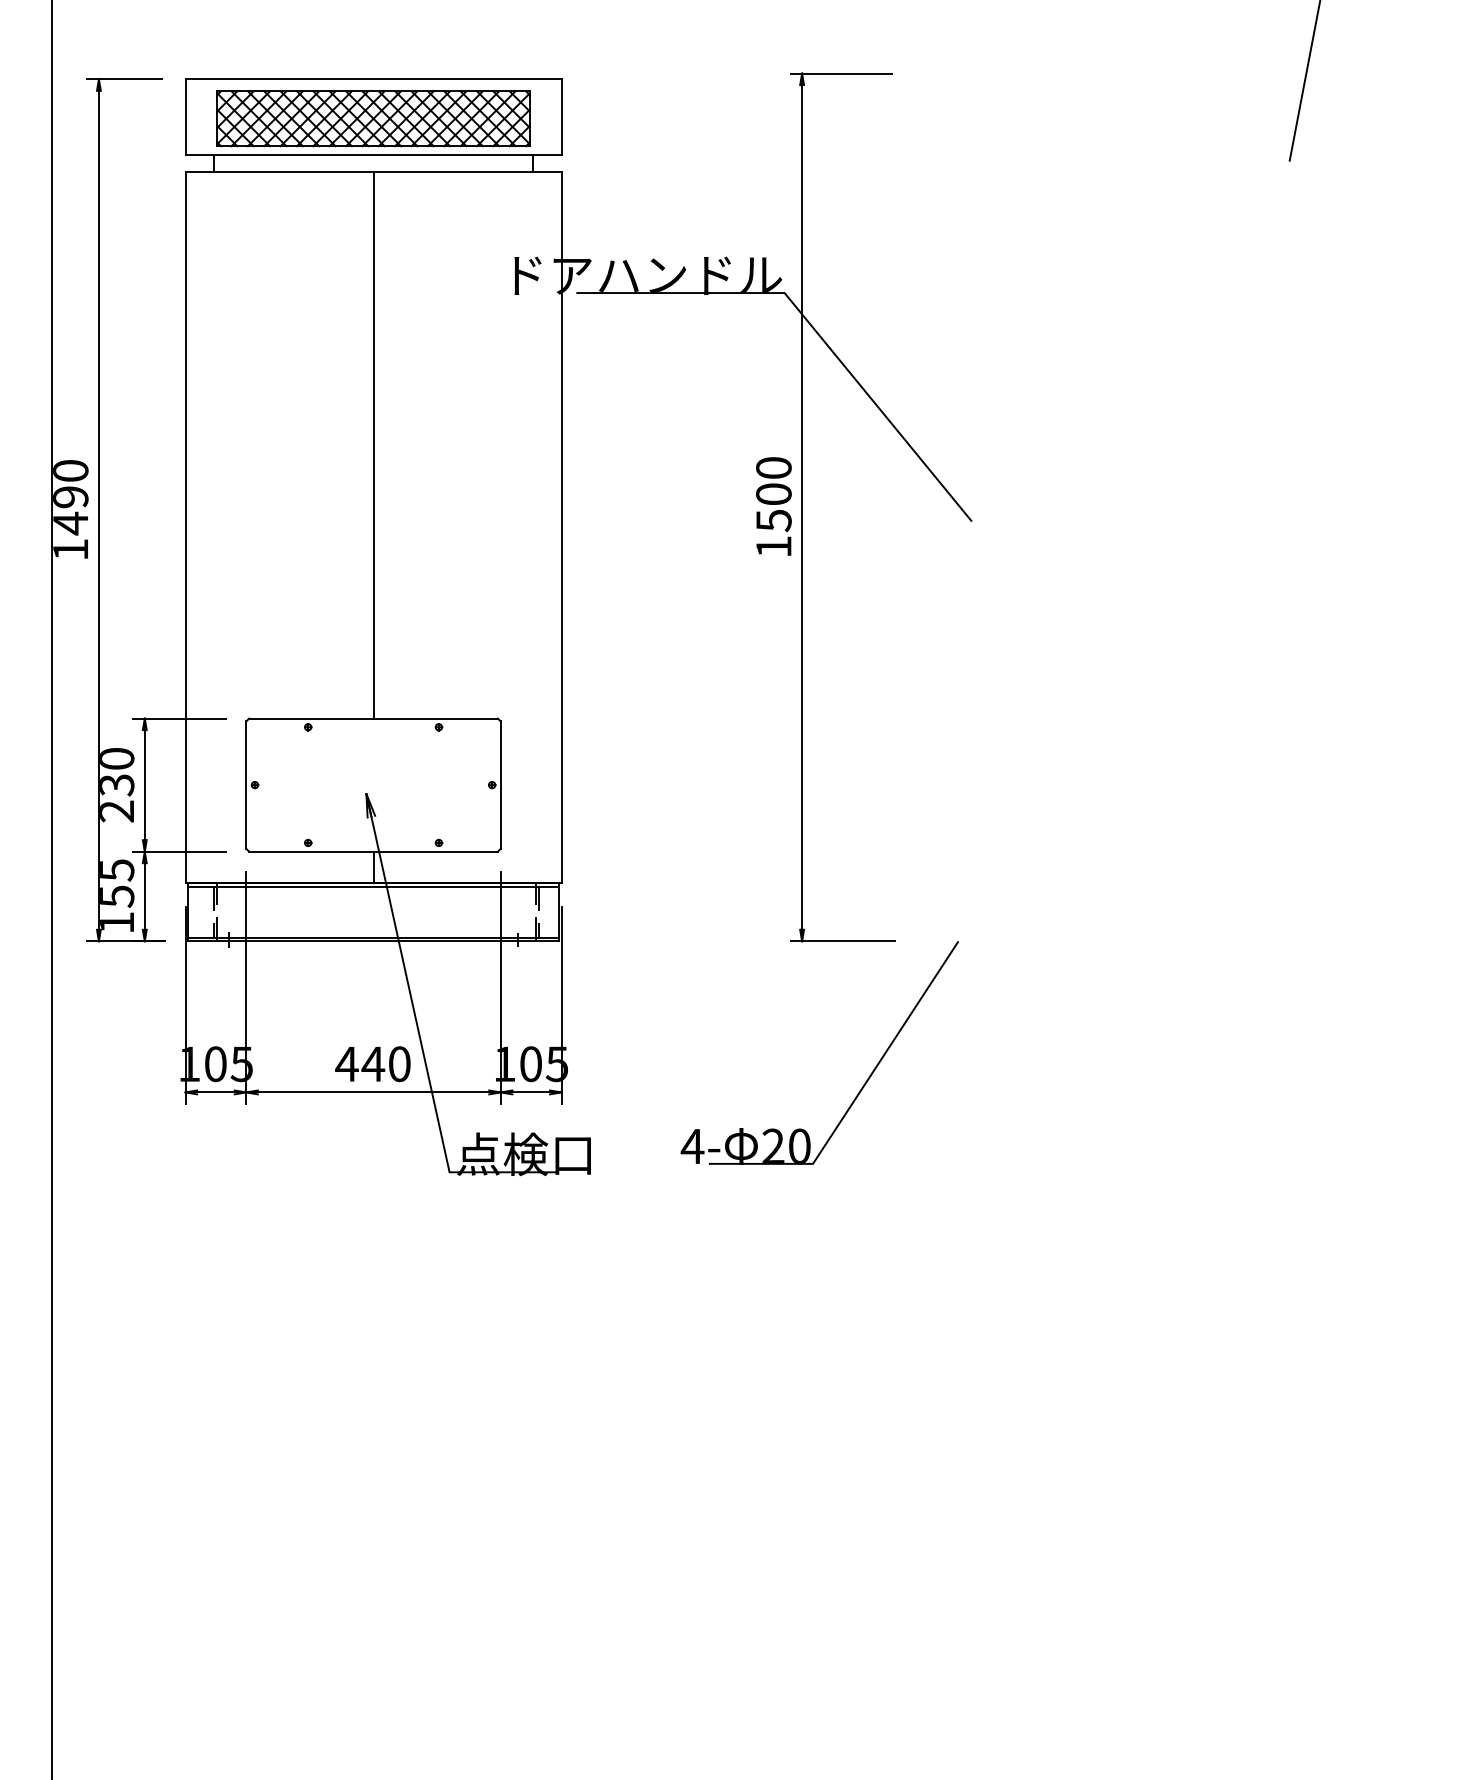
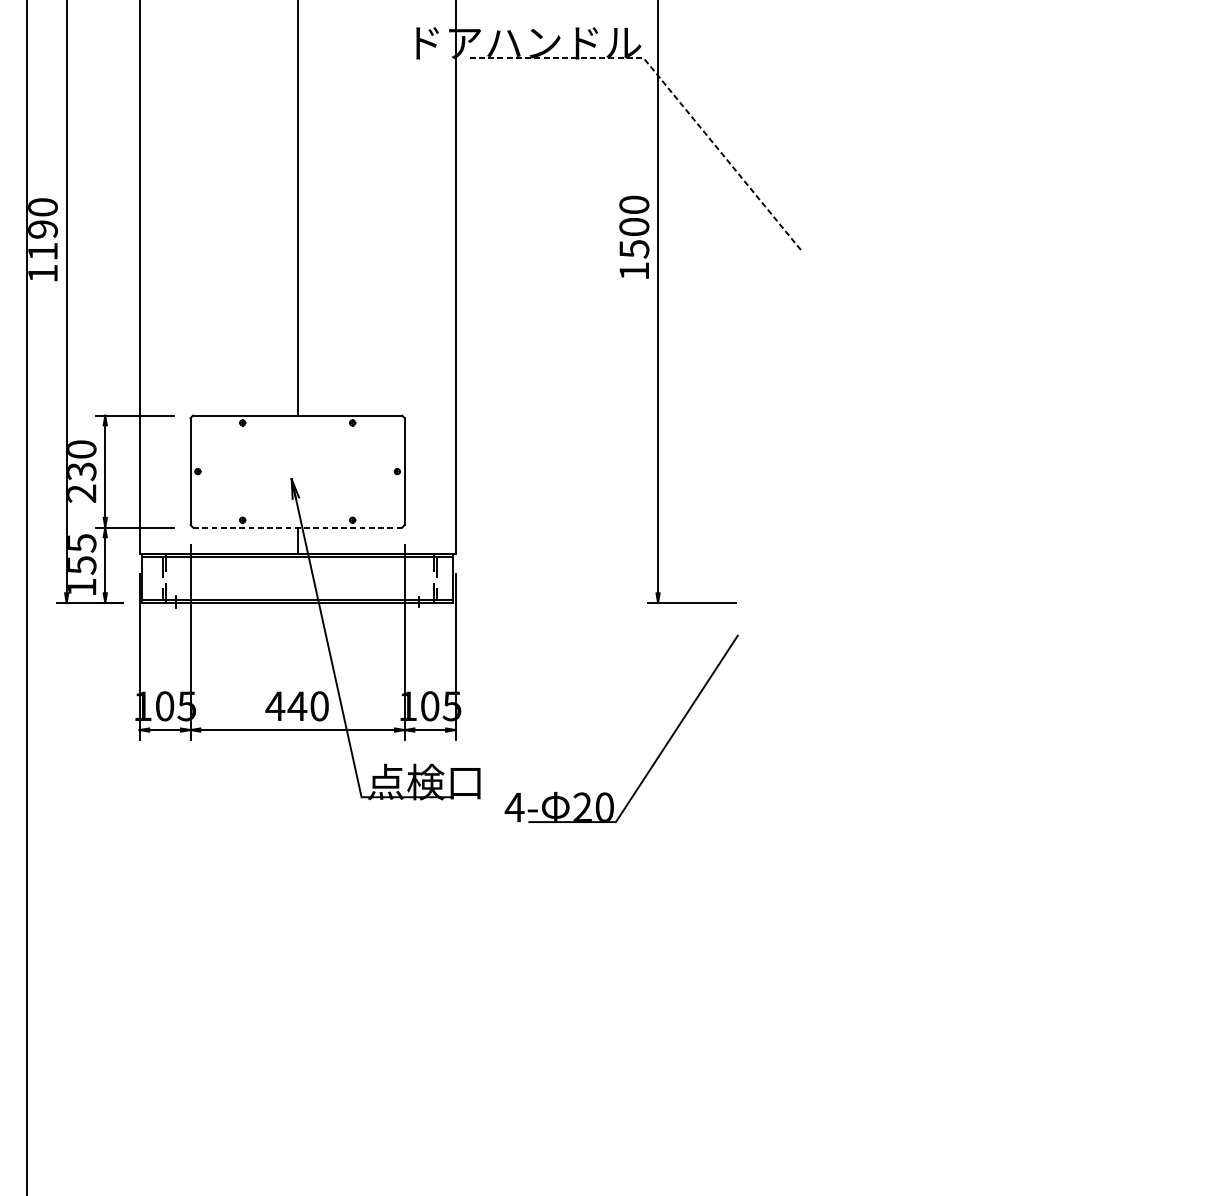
line: (811, 326) -> (665, 85), solid -> dashed
text: (70, 523) -> (42, 251), 1490 -> 1190
line: (374, 851) -> (298, 527), solid -> dashed
part: (865, 1081) -> (660, 752), moved

